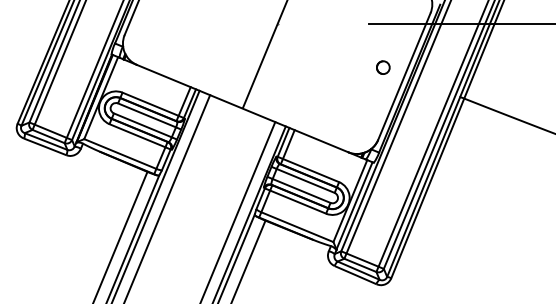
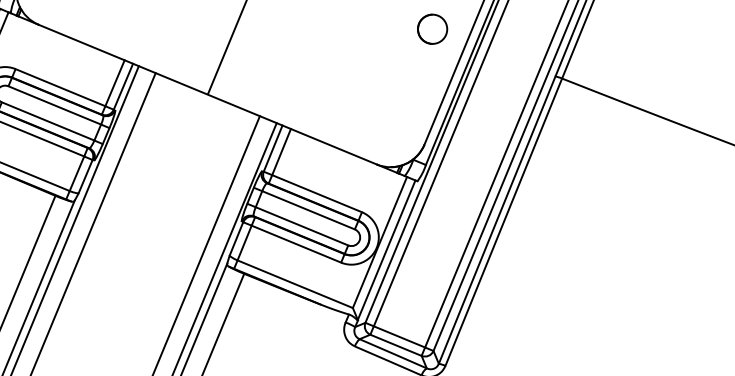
circle: (383, 67) -> (432, 28), size x1.43

